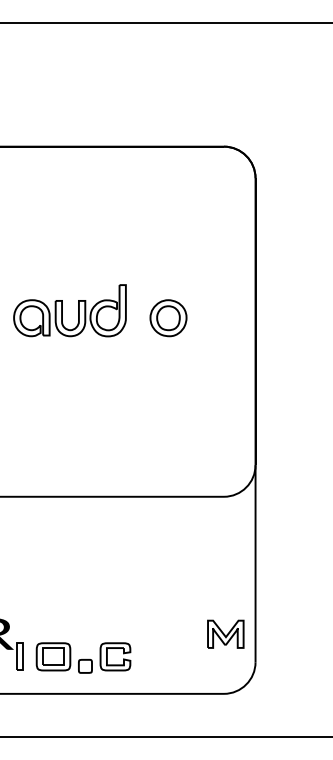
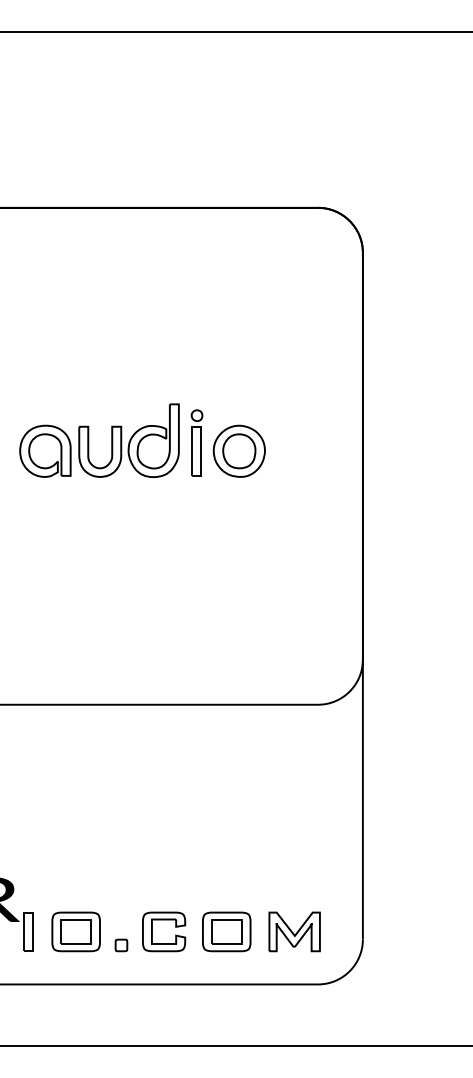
part: (138, 312) -> (196, 442), added
part: (225, 634) -> (294, 931), moved
part: (159, 656) -> (226, 931), added
part: (85, 666) -> (121, 945), size x0.62

